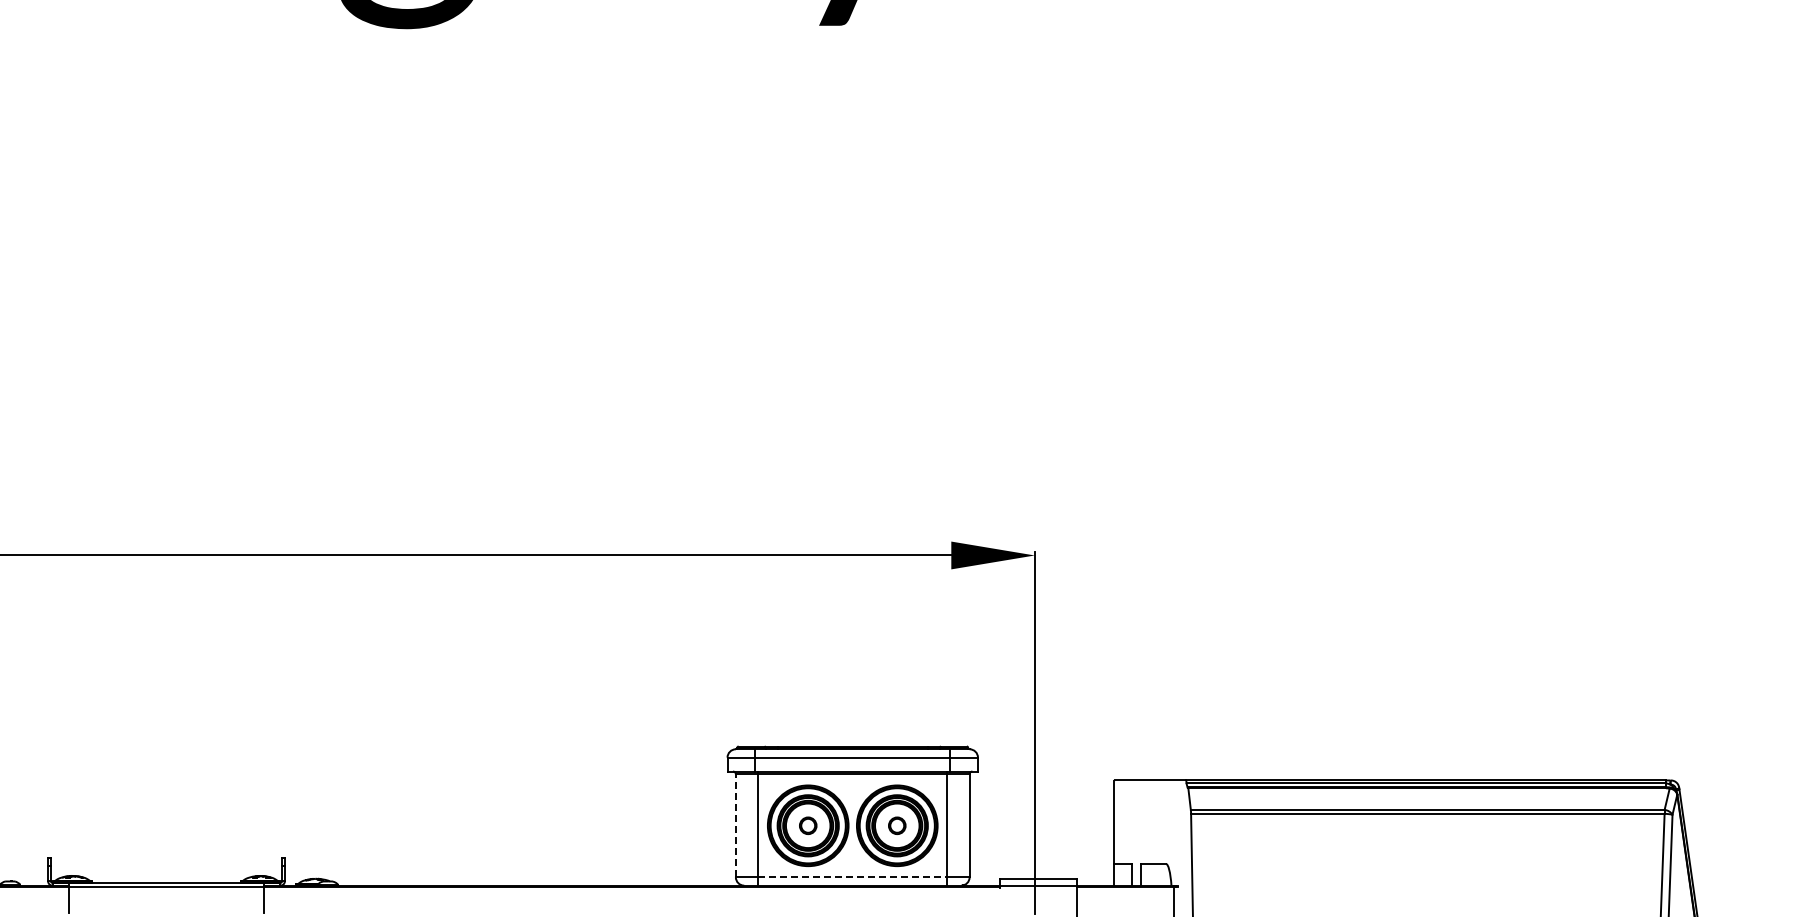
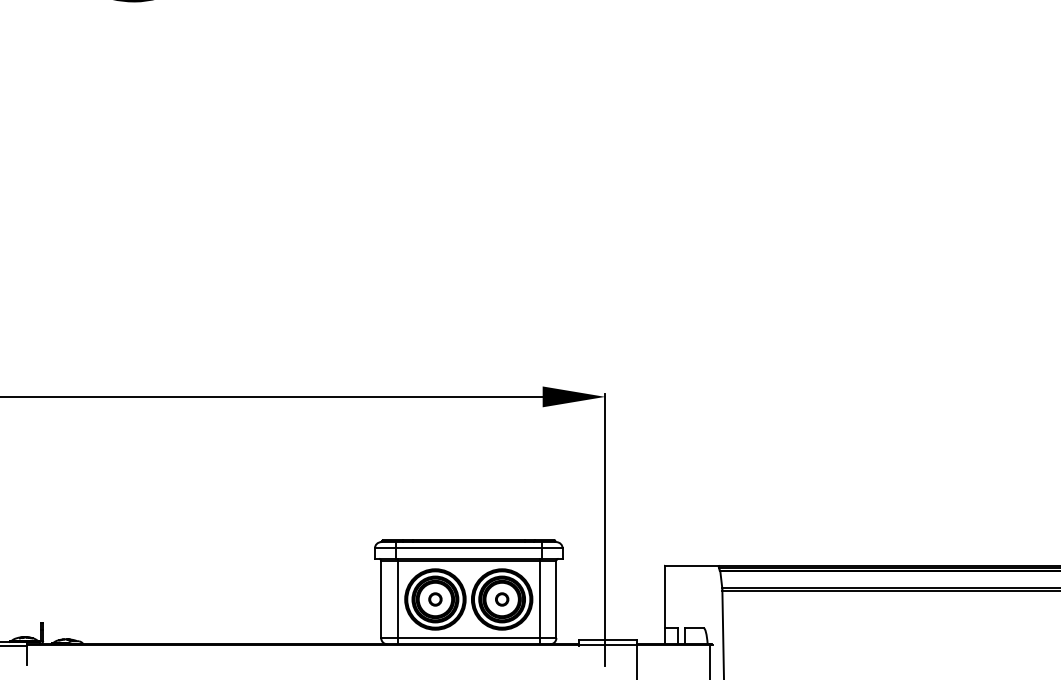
line: (735, 825) -> (380, 599), dashed -> solid
line: (852, 877) -> (468, 638), dashed -> solid

